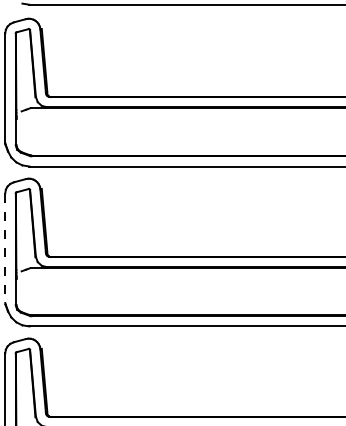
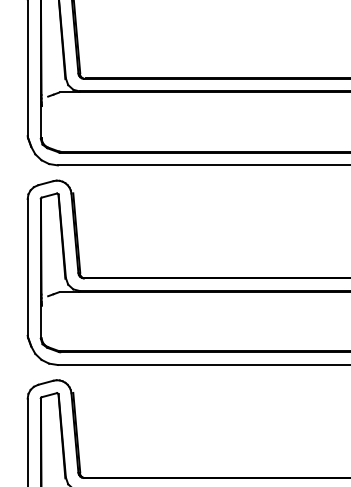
line: (5, 248) -> (27, 267), dashed -> solid

